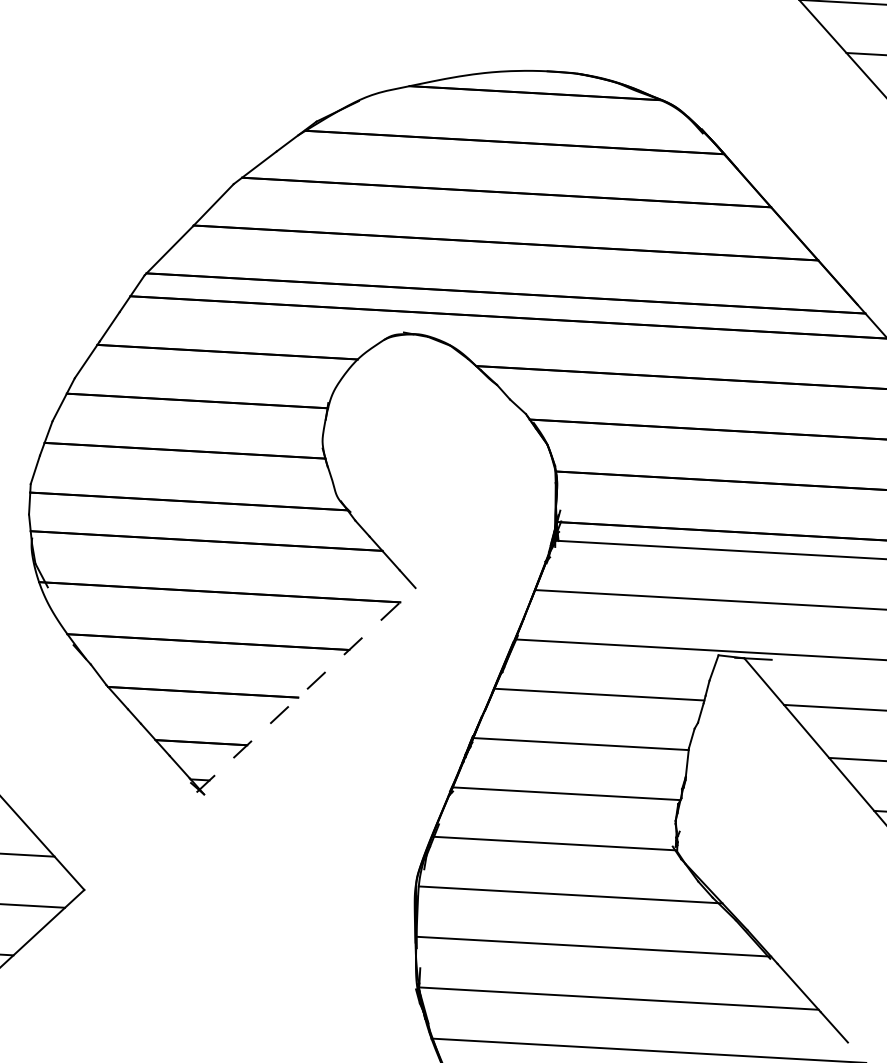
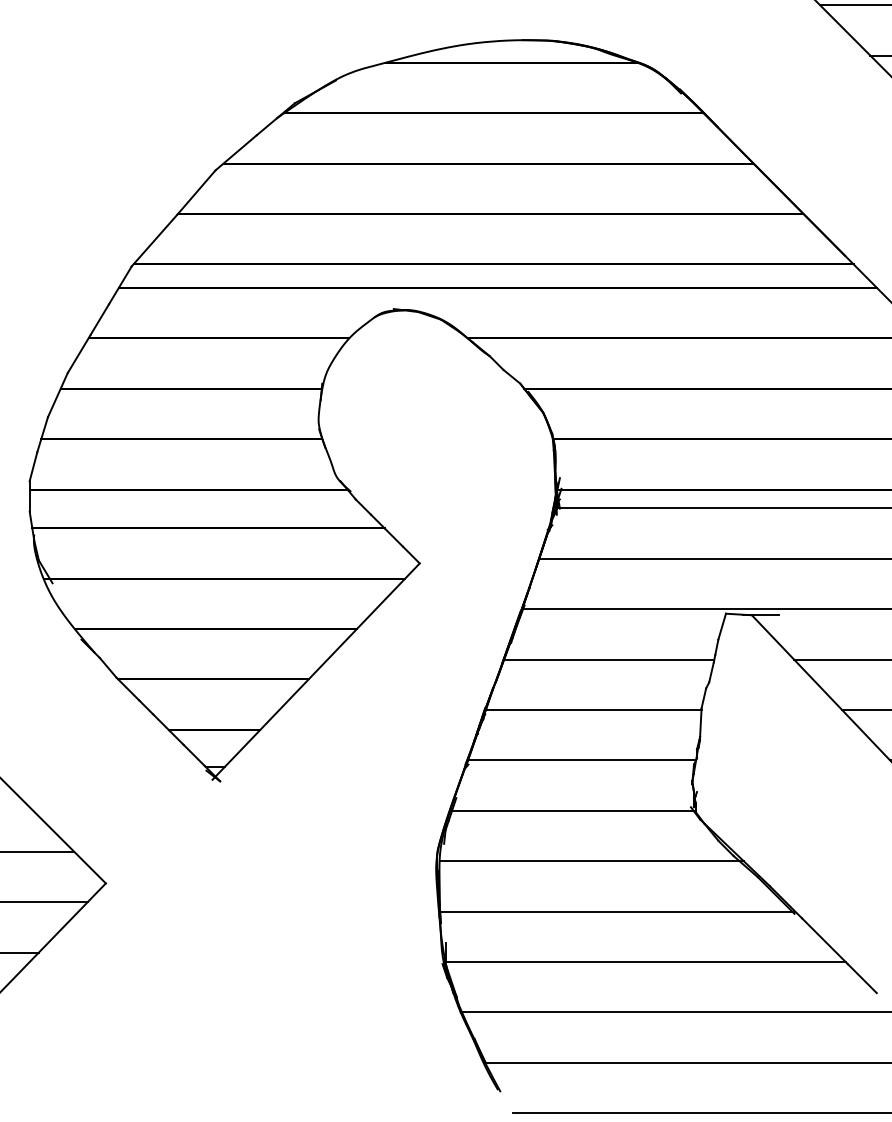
line: (306, 690) -> (316, 671), dashed -> solid

